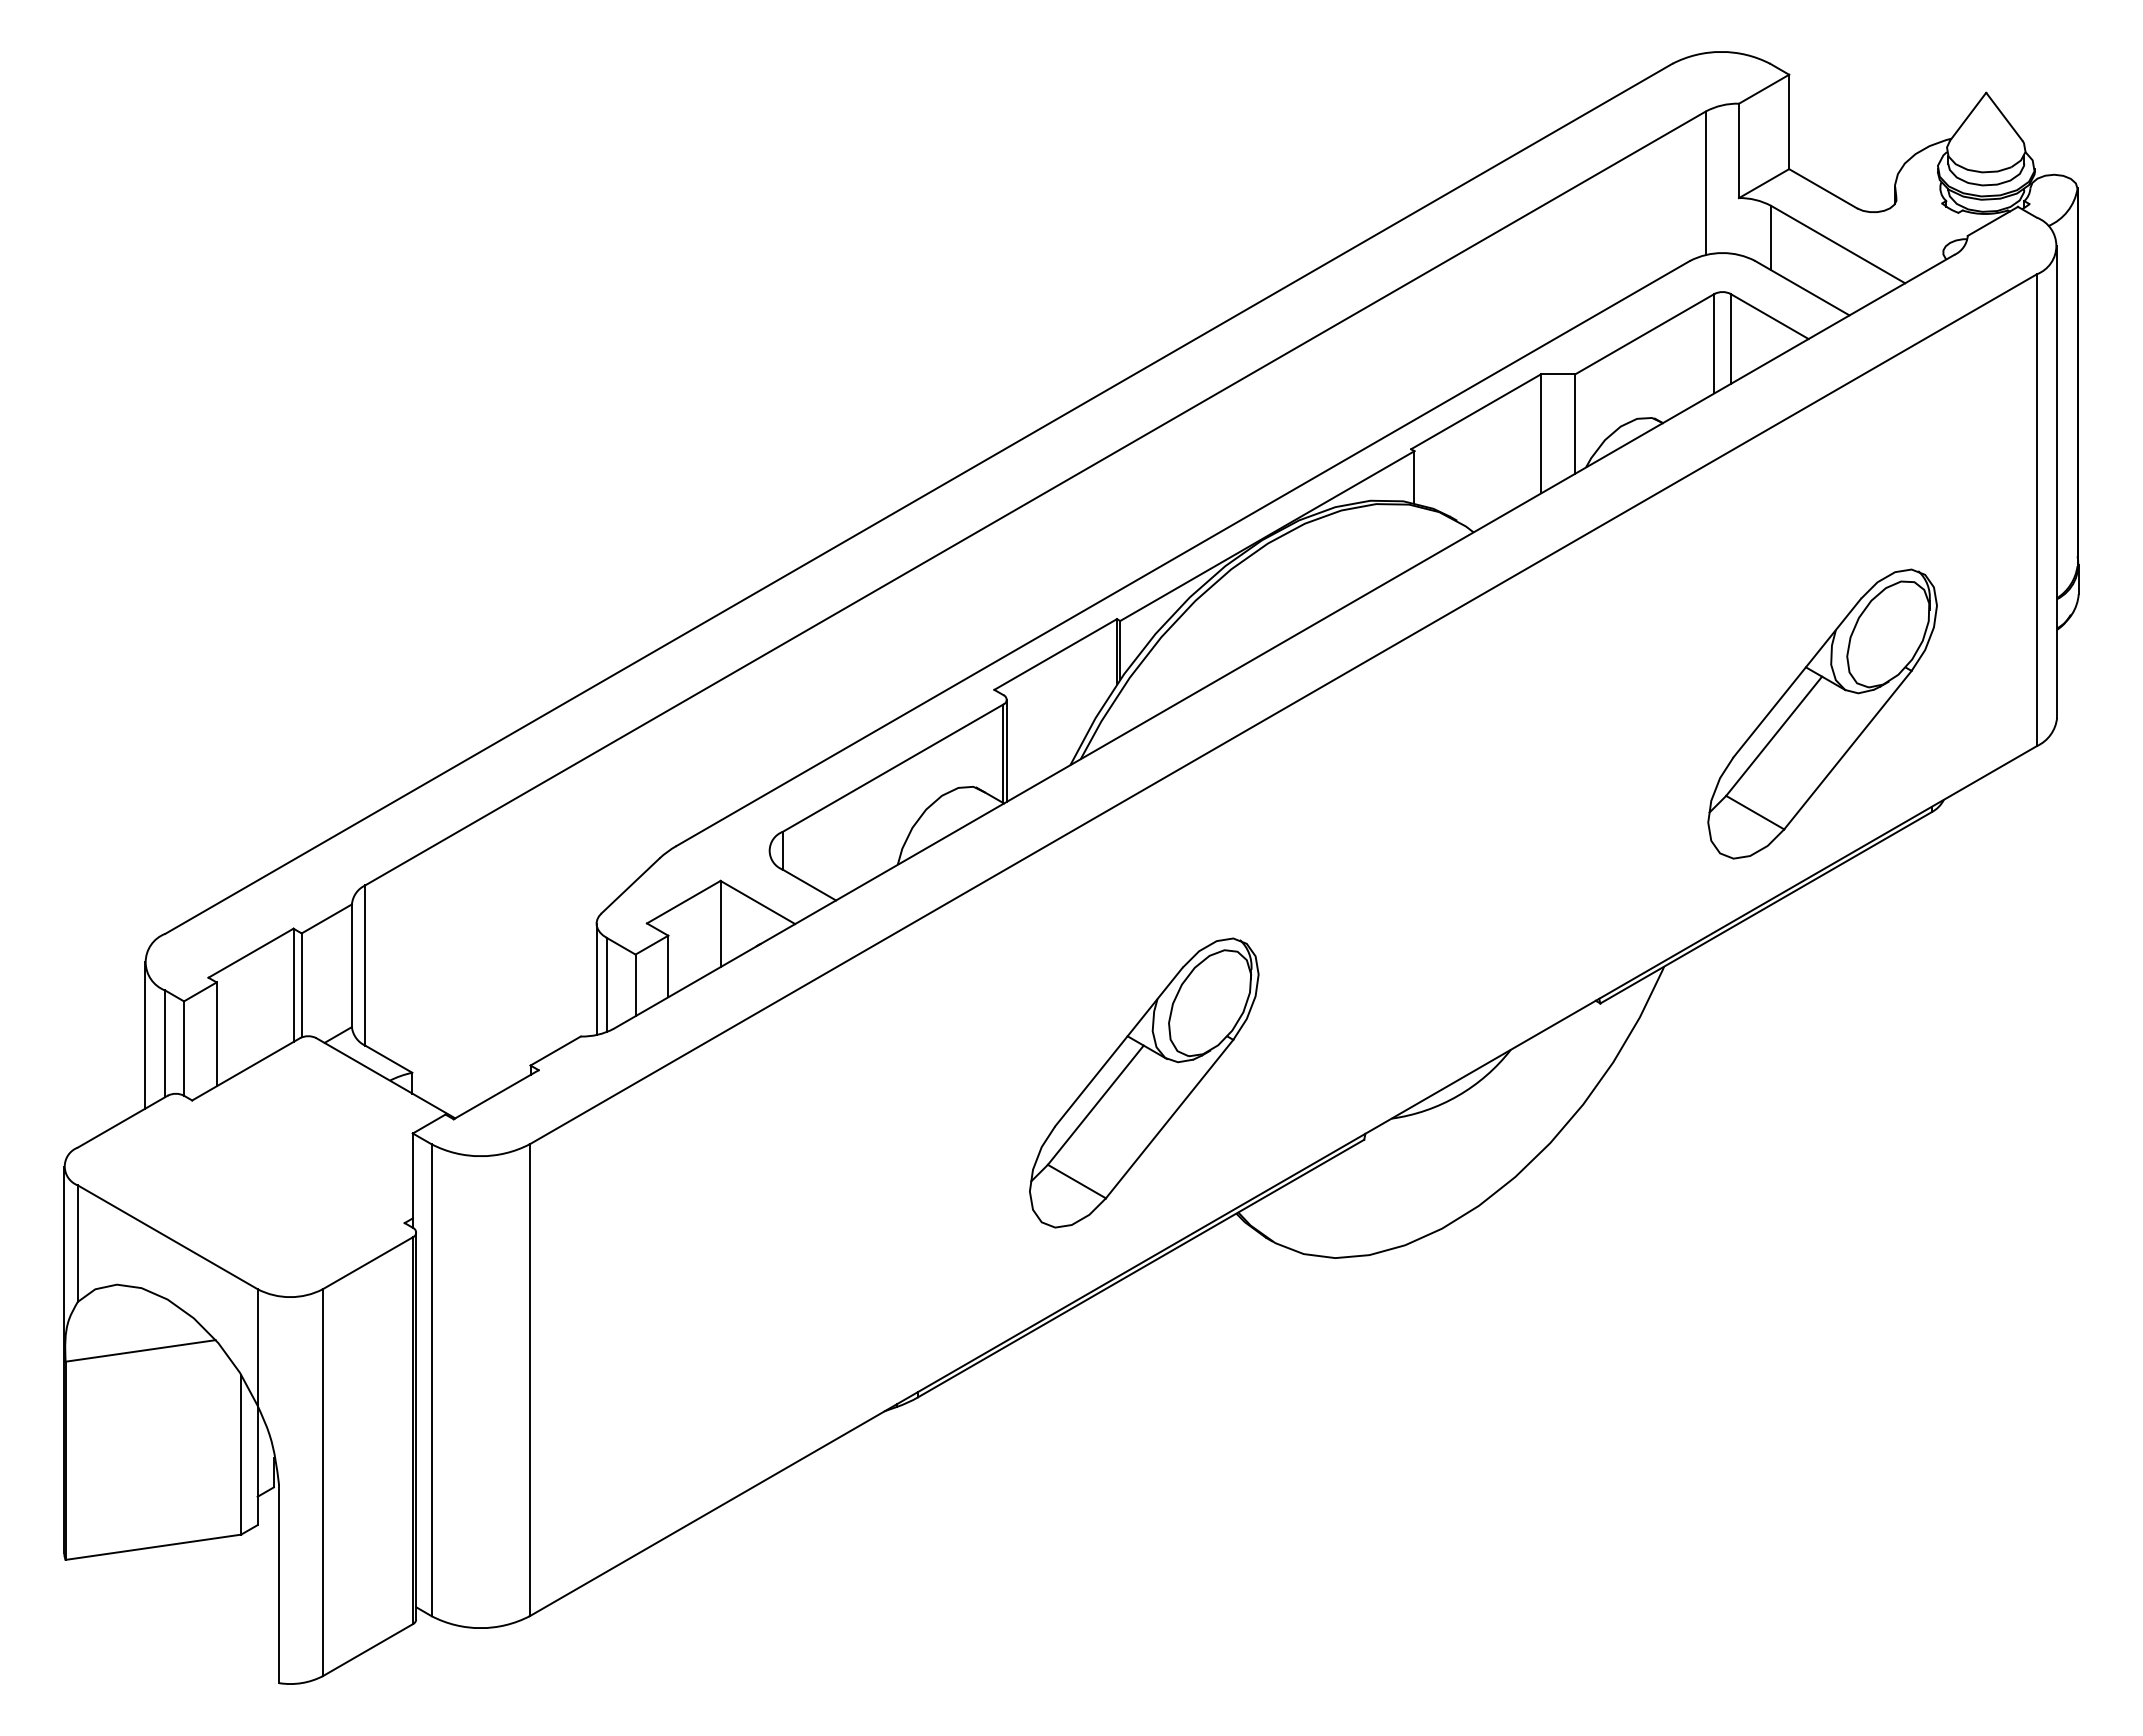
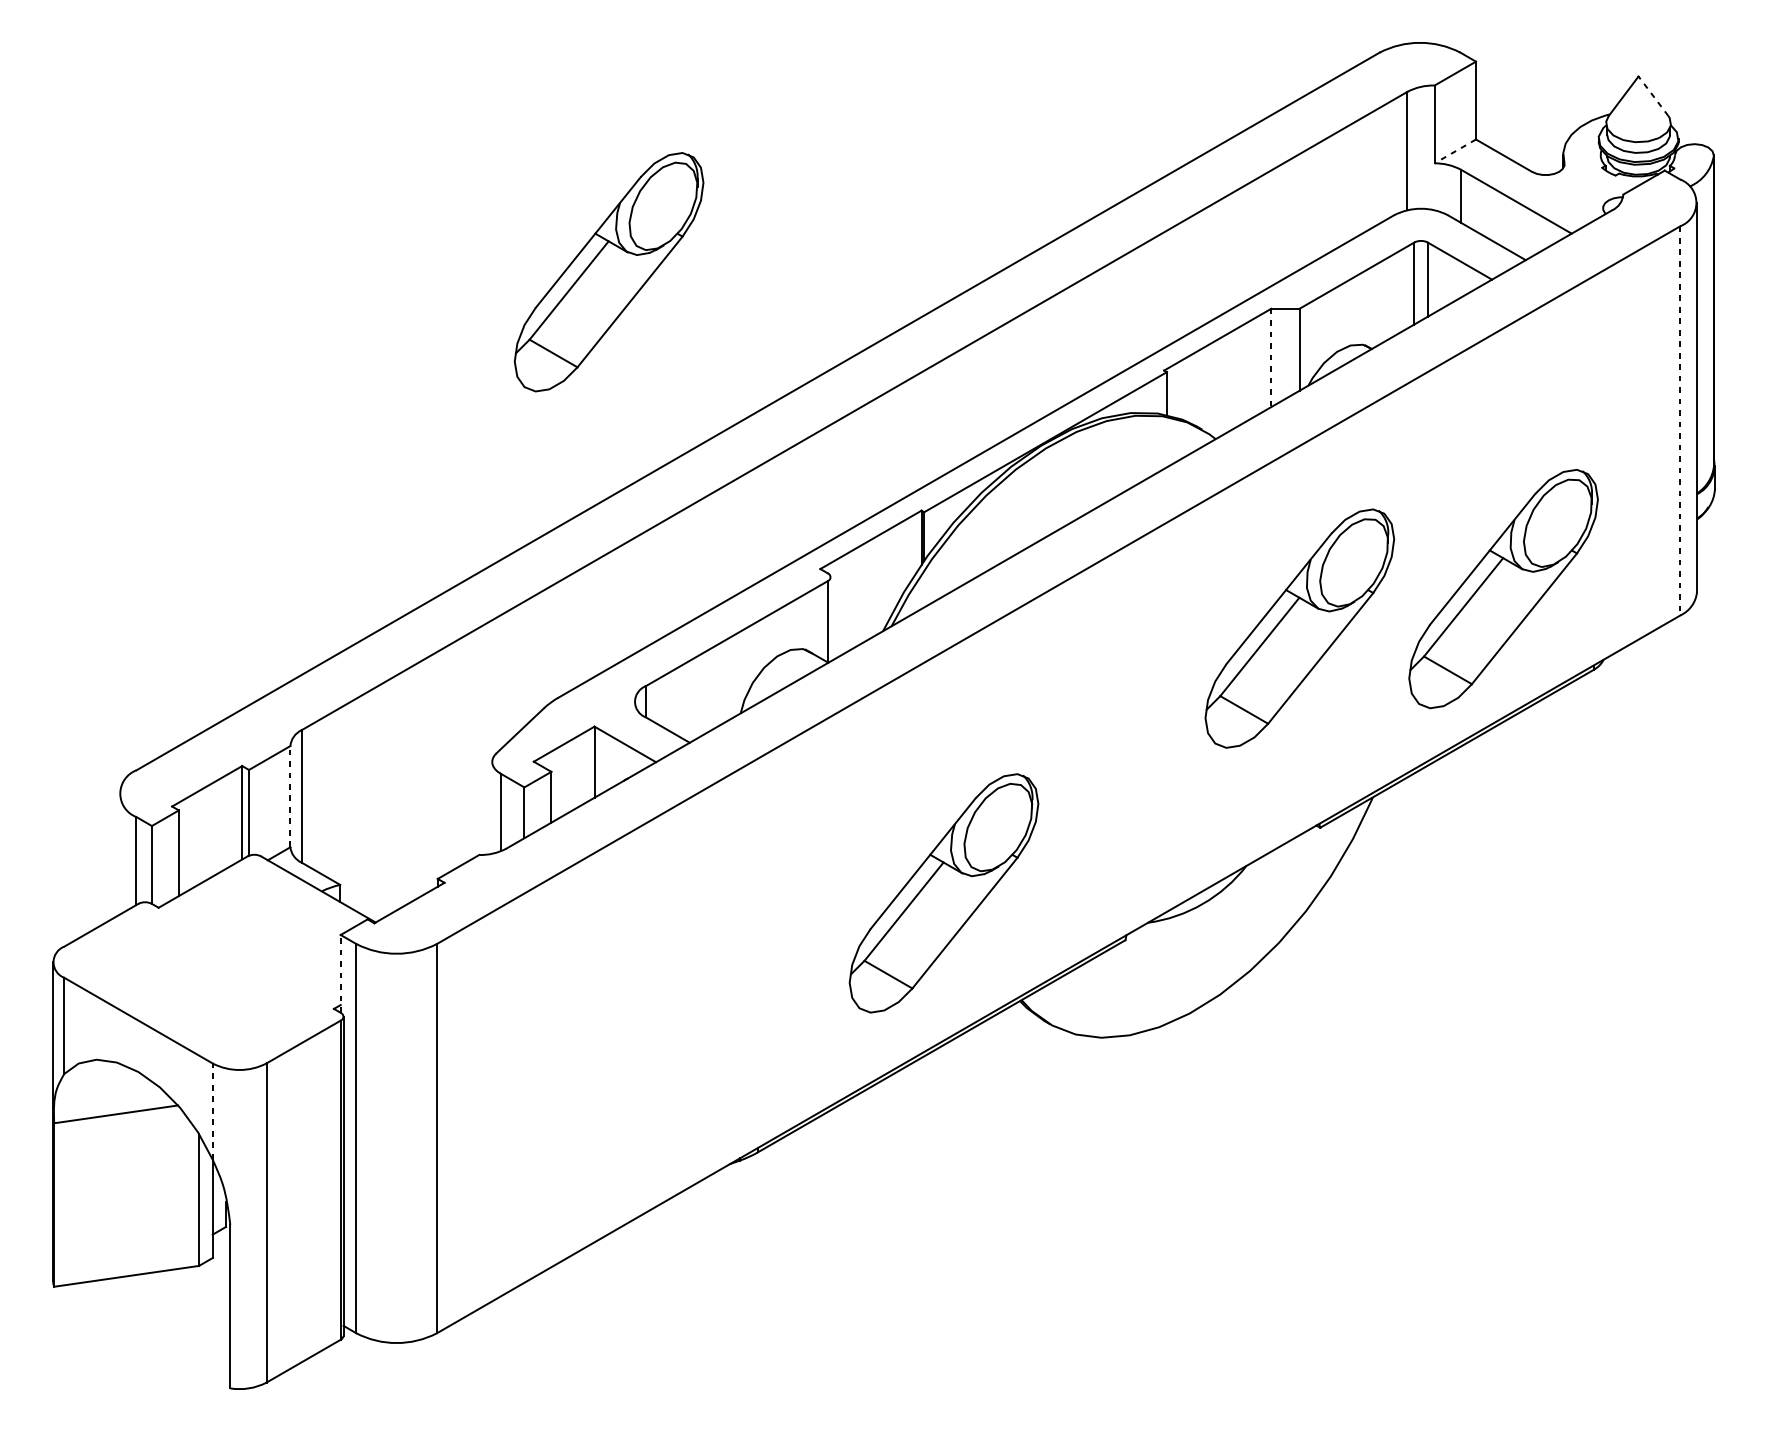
line: (2004, 116) -> (1653, 96), solid -> dashed
line: (1764, 183) -> (1455, 151), solid -> dashed
part: (738, 329) -> (609, 271), added
line: (1541, 433) -> (1271, 357), solid -> dashed
line: (2036, 510) -> (1680, 421), solid -> dashed
line: (1006, 750) -> (830, 619), removed
part: (1575, 761) -> (1299, 628), added
line: (351, 965) -> (290, 796), solid -> dashed
line: (596, 979) -> (492, 807), removed
line: (144, 1035) -> (119, 854), removed
line: (412, 1180) -> (340, 973), solid -> dashed
line: (257, 1346) -> (212, 1110), solid -> dashed

